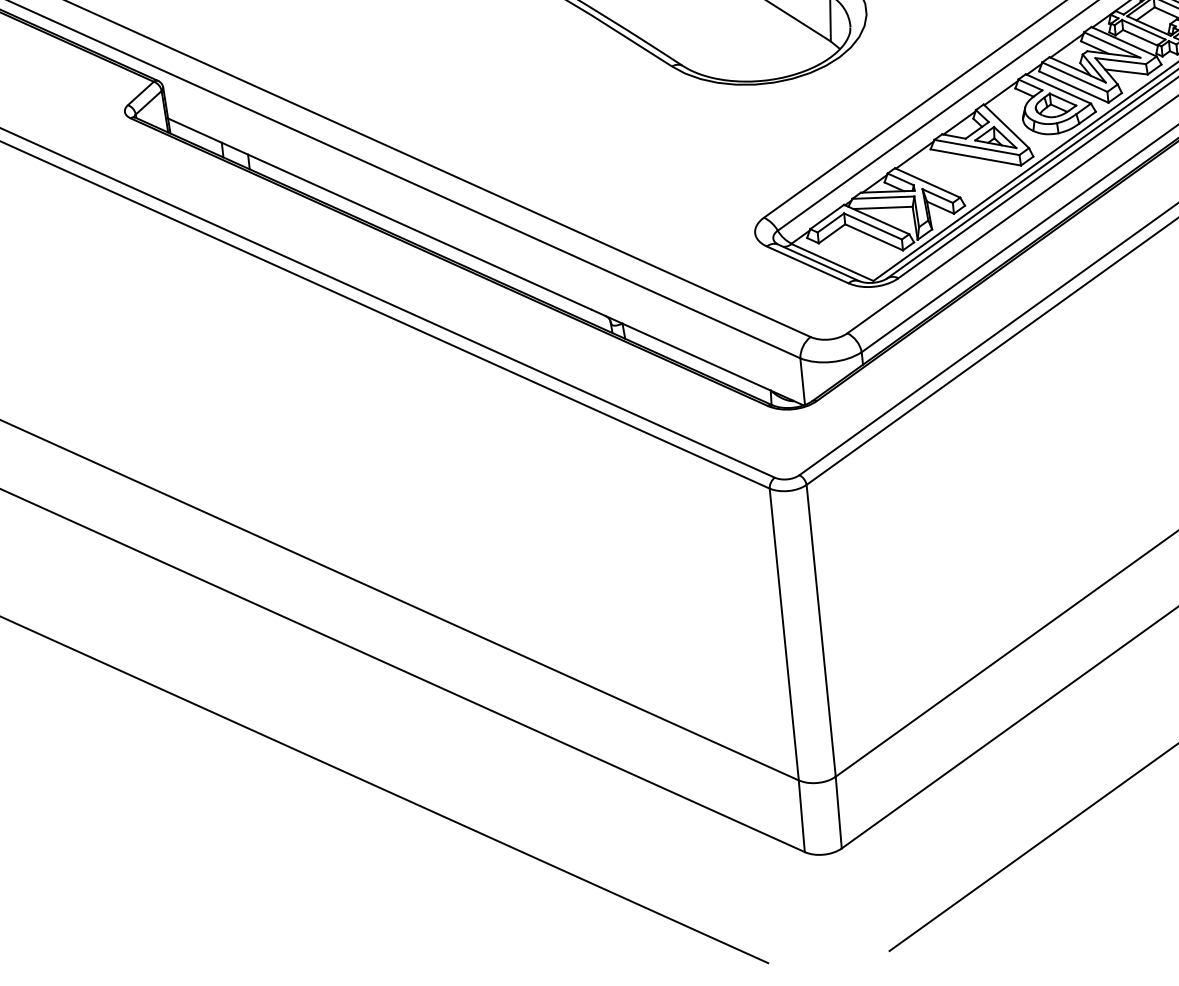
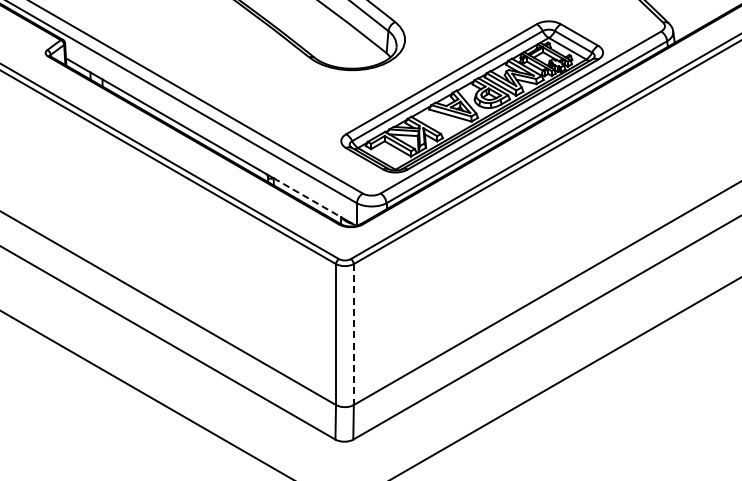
line: (696, 356) -> (307, 197), solid -> dashed
line: (820, 632) -> (353, 335), solid -> dashed

